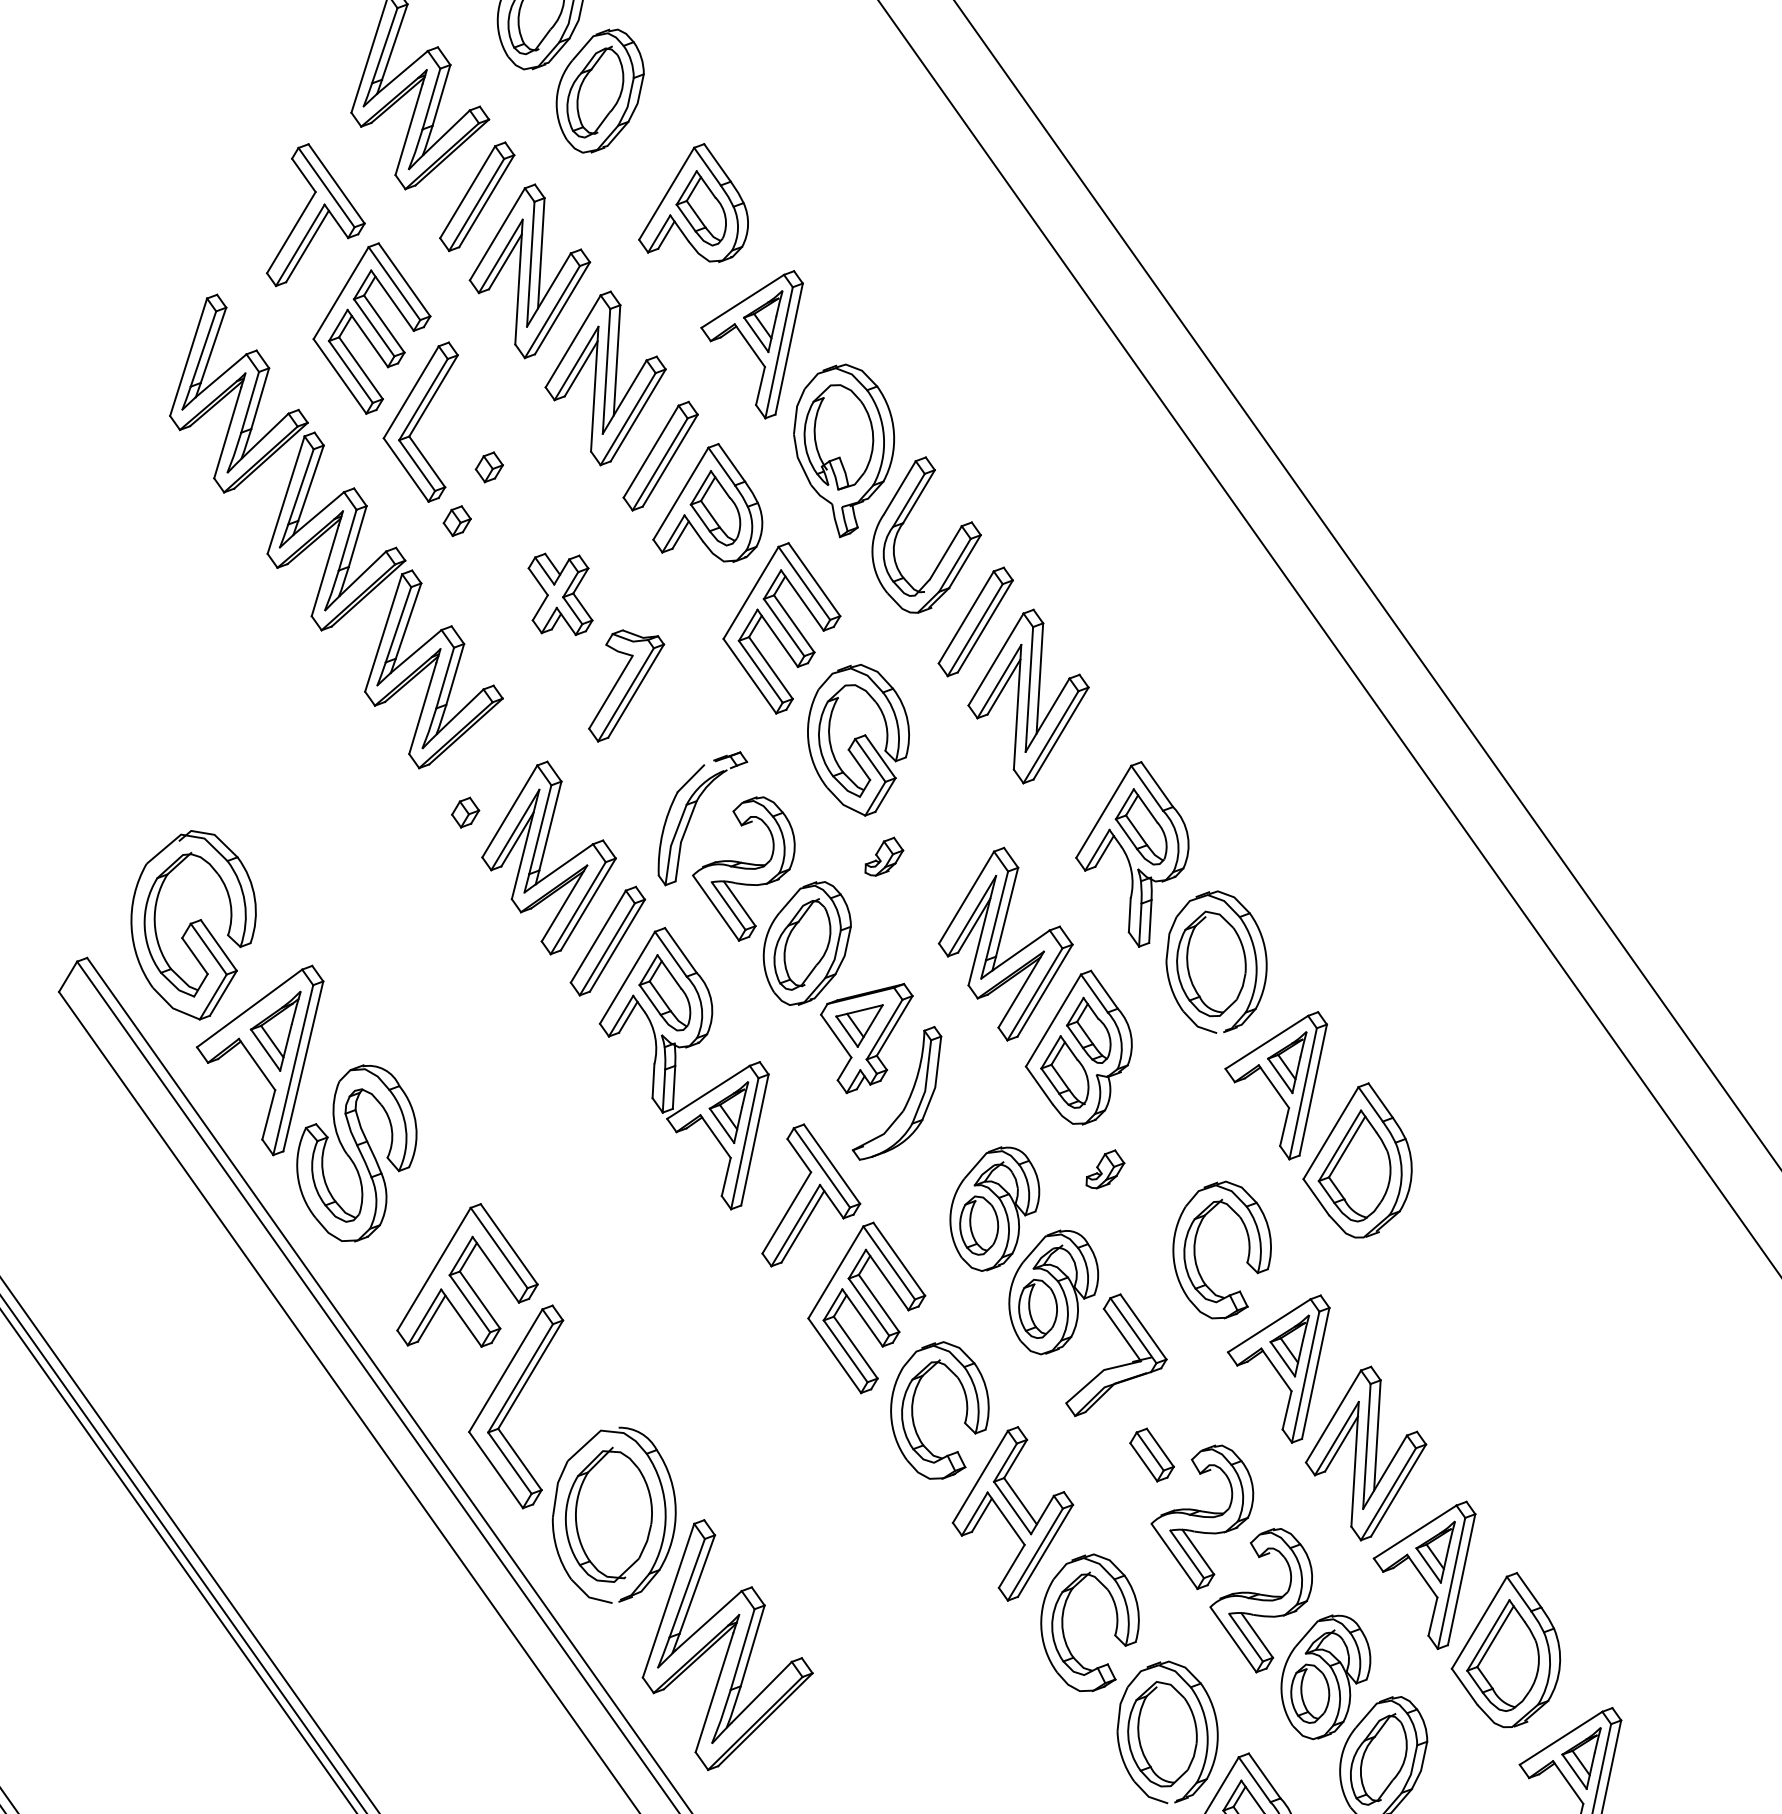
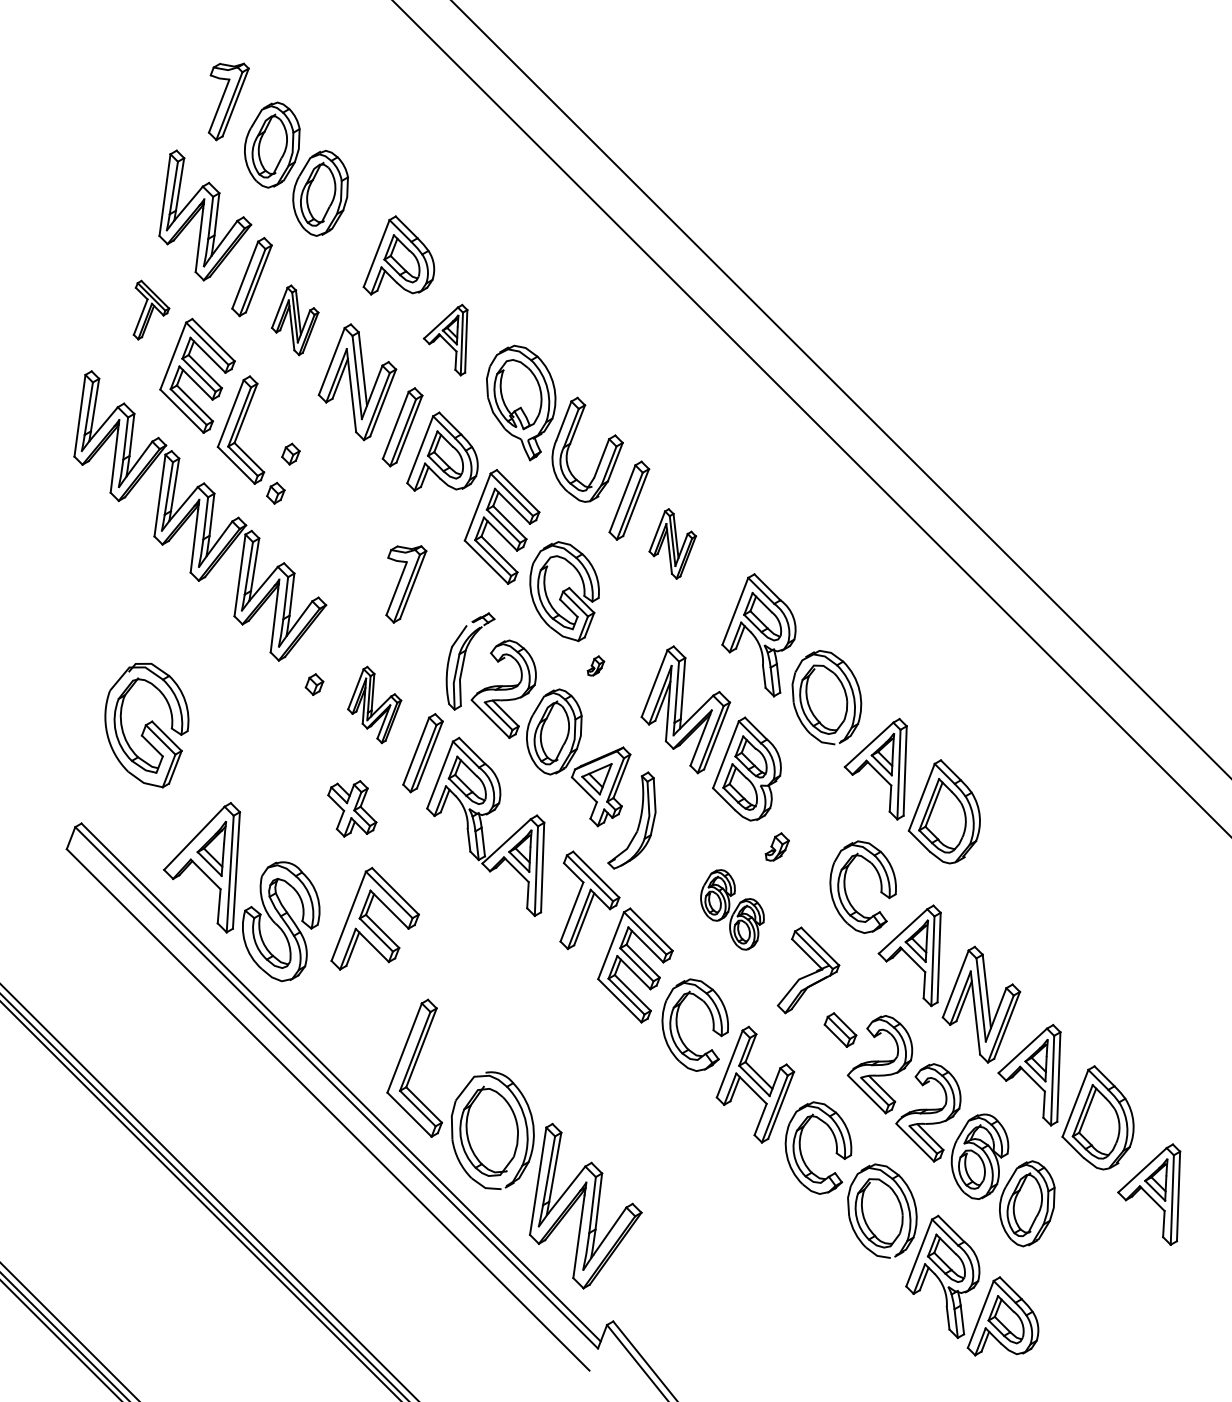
part: (320, 218) -> (151, 309), size x0.6
part: (528, 271) -> (294, 320), size x0.6
part: (746, 337) -> (445, 339), size x0.7
part: (560, 593) -> (352, 808), moved
part: (1028, 695) -> (672, 543), size x0.6
part: (884, 855) -> (595, 665), size x0.7
part: (548, 857) -> (374, 704), size x0.6
part: (191, 924) -> (146, 725), moved
part: (1023, 1250) -> (732, 909), size x0.6
part: (471, 1278) -> (374, 918), moved

